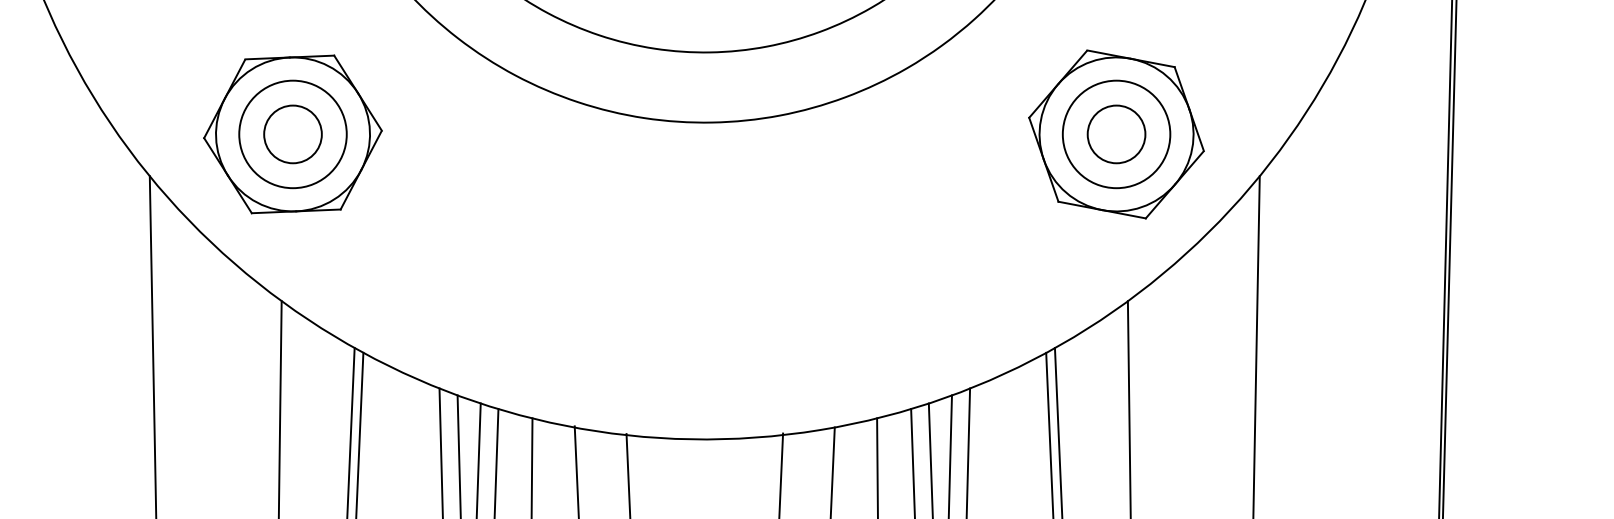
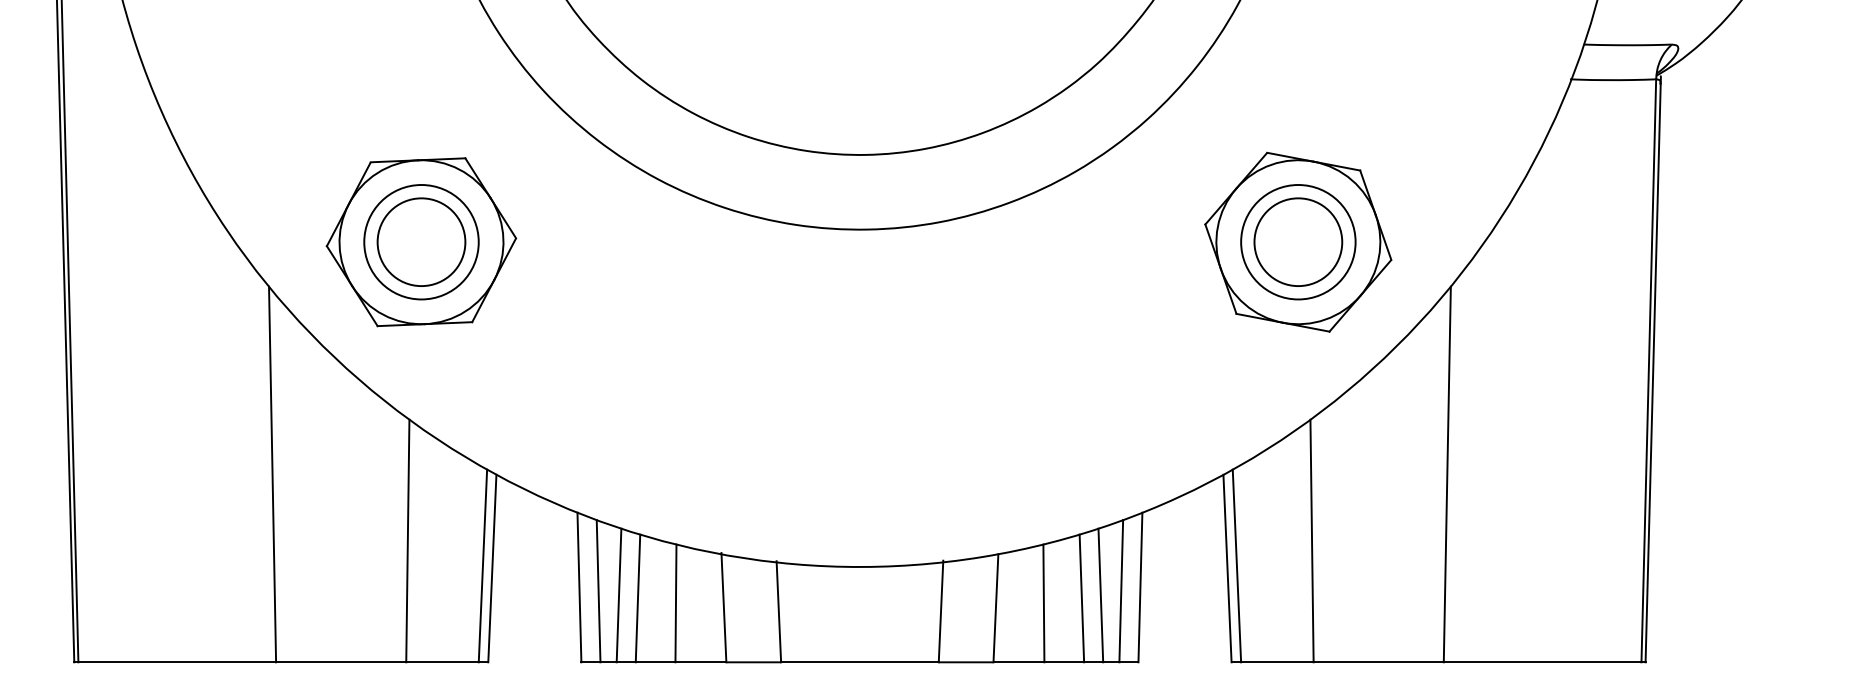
circle: (293, 134) -> (421, 242), size x1.43
circle: (1116, 134) -> (1298, 242), size x1.43

